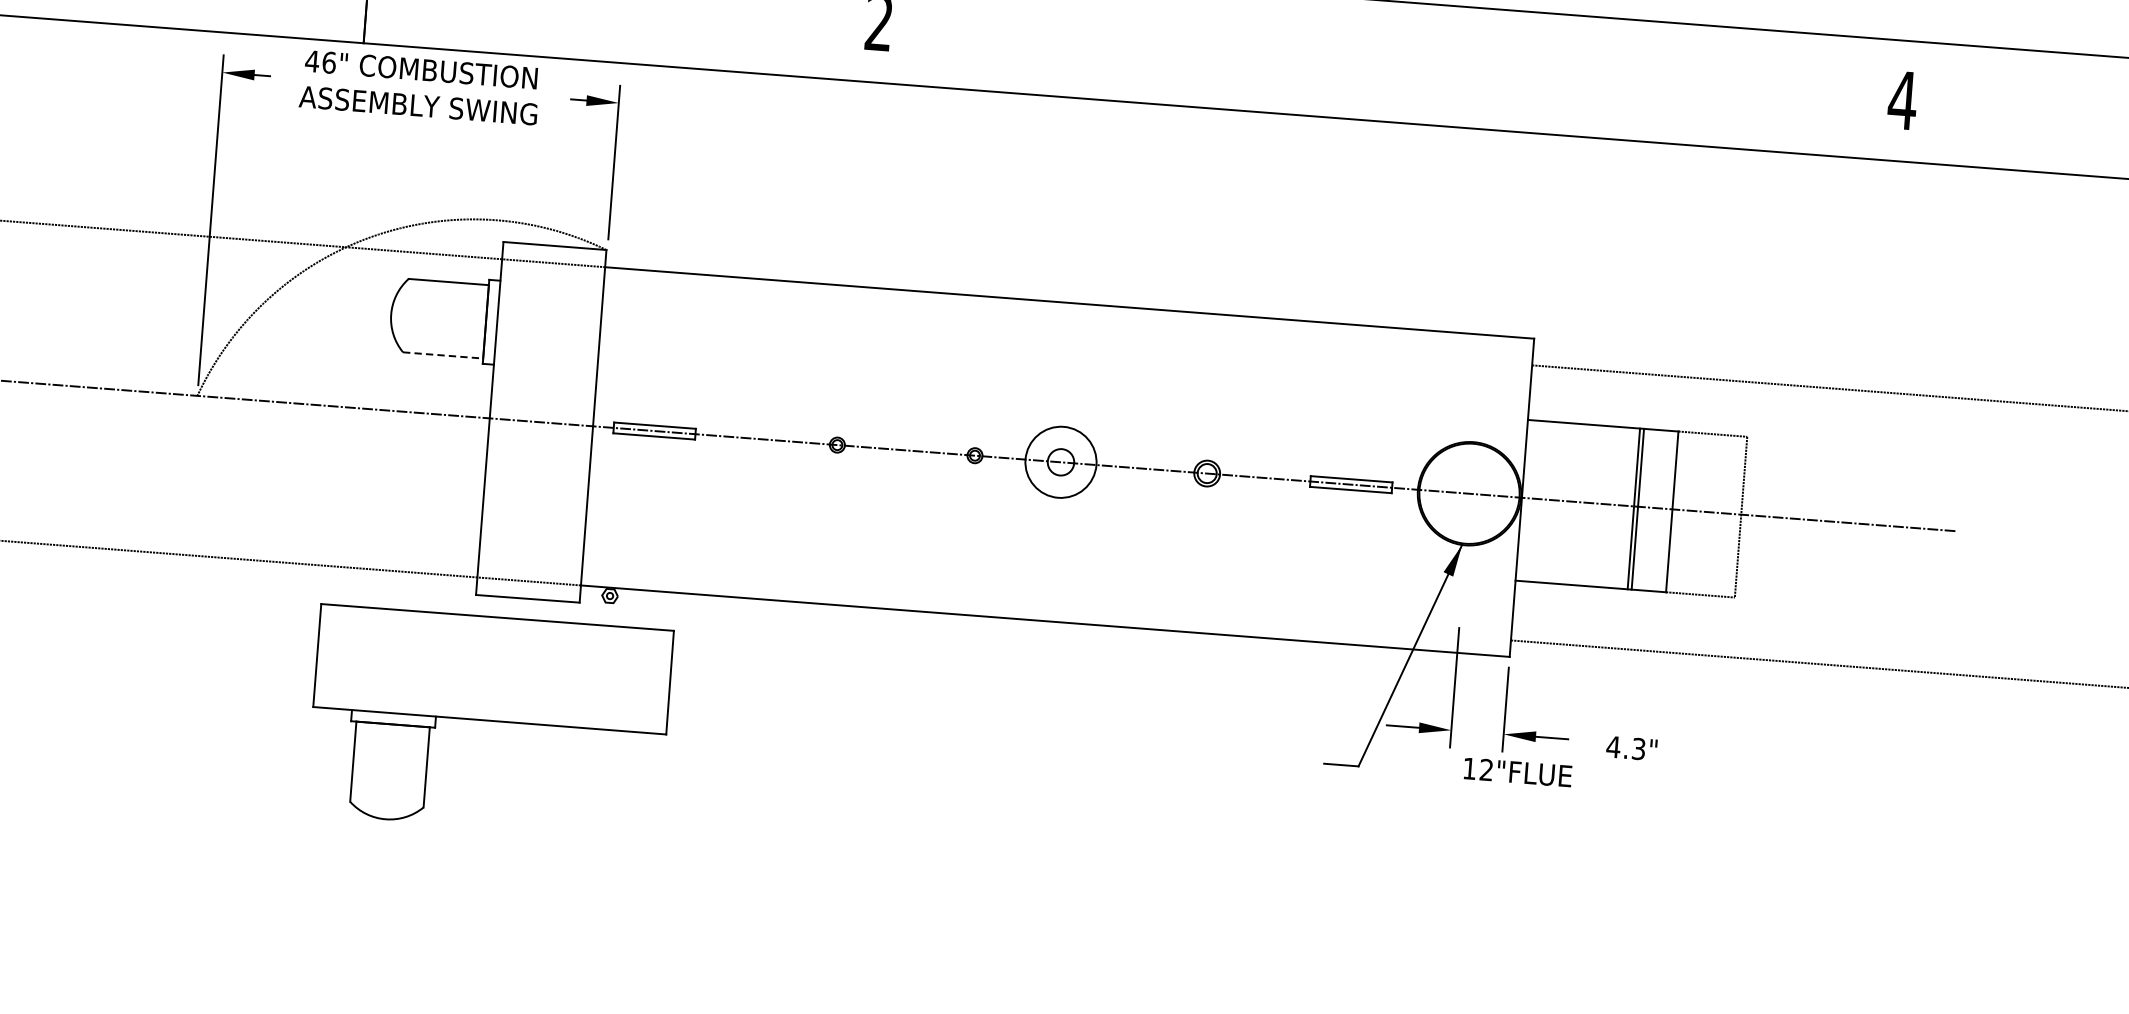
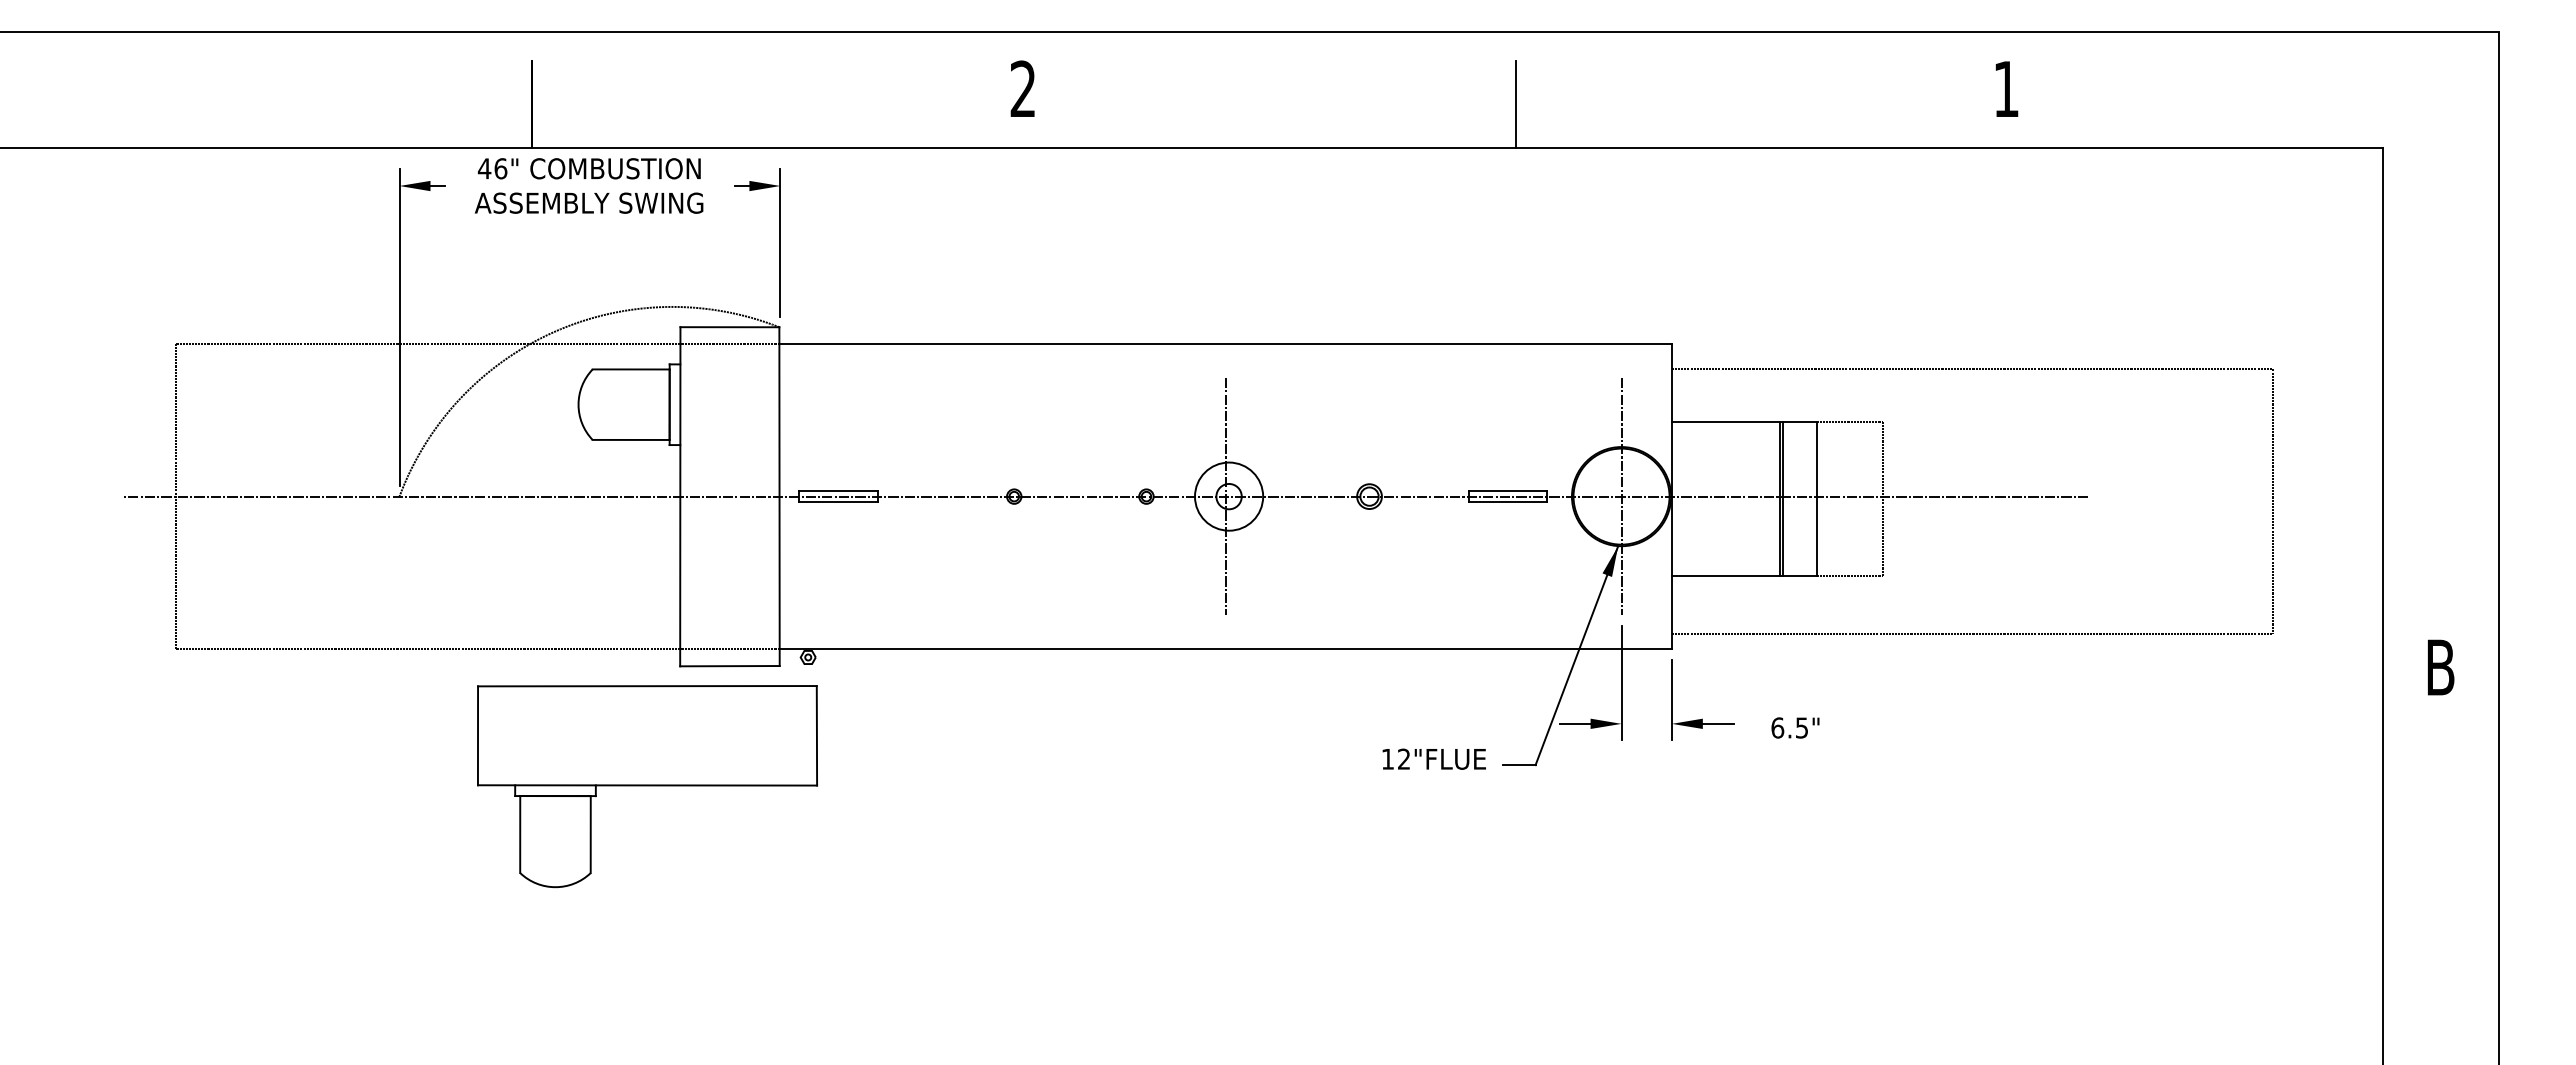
line: (1390, 76) -> (1515, 103), added
text: (1901, 99) -> (2005, 88), 4 -> 1
line: (443, 354) -> (631, 439), dashed -> solid
line: (1057, 461) -> (1225, 496), added
line: (1469, 493) -> (1621, 496), added
part: (489, 721) -> (647, 786), moved
text: (1625, 747) -> (1789, 727), 4.3" -> 6.5"
text: (1517, 771) -> (1433, 758), moved

